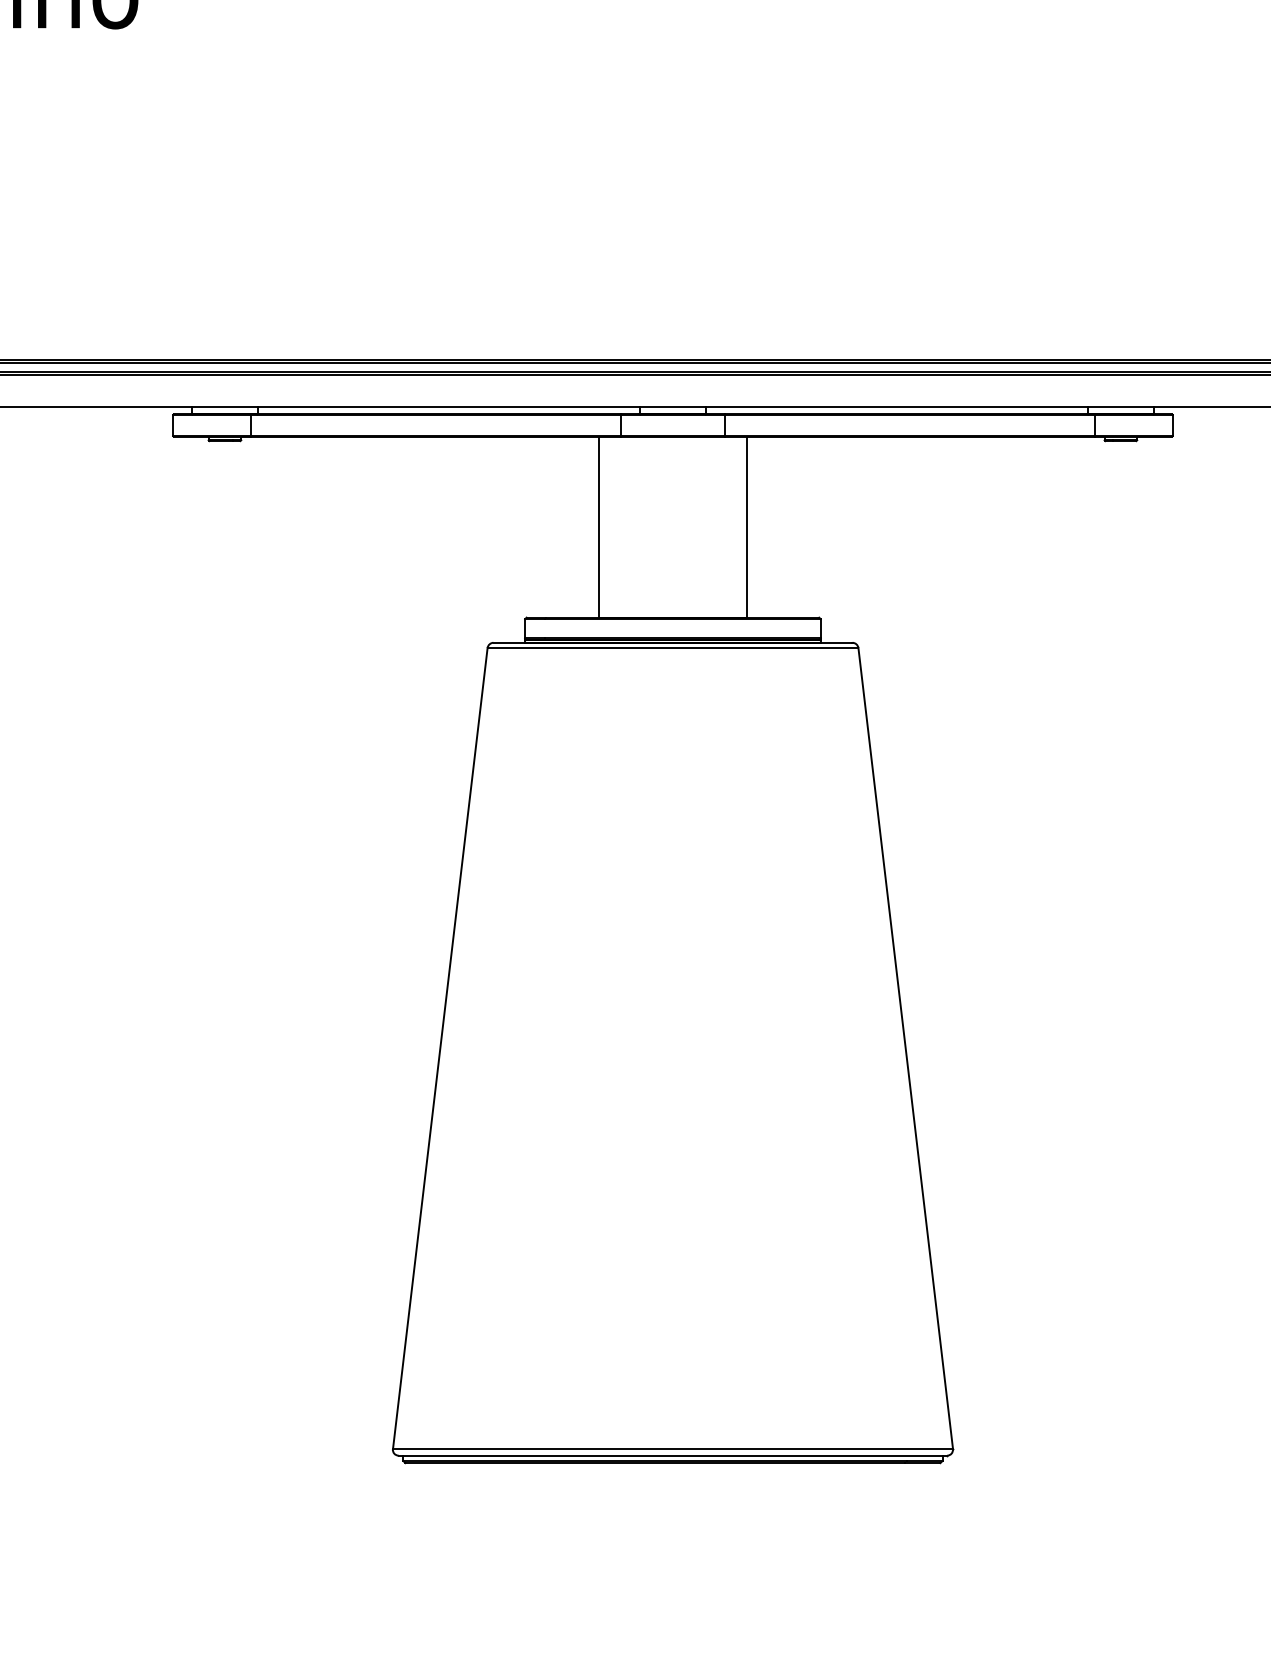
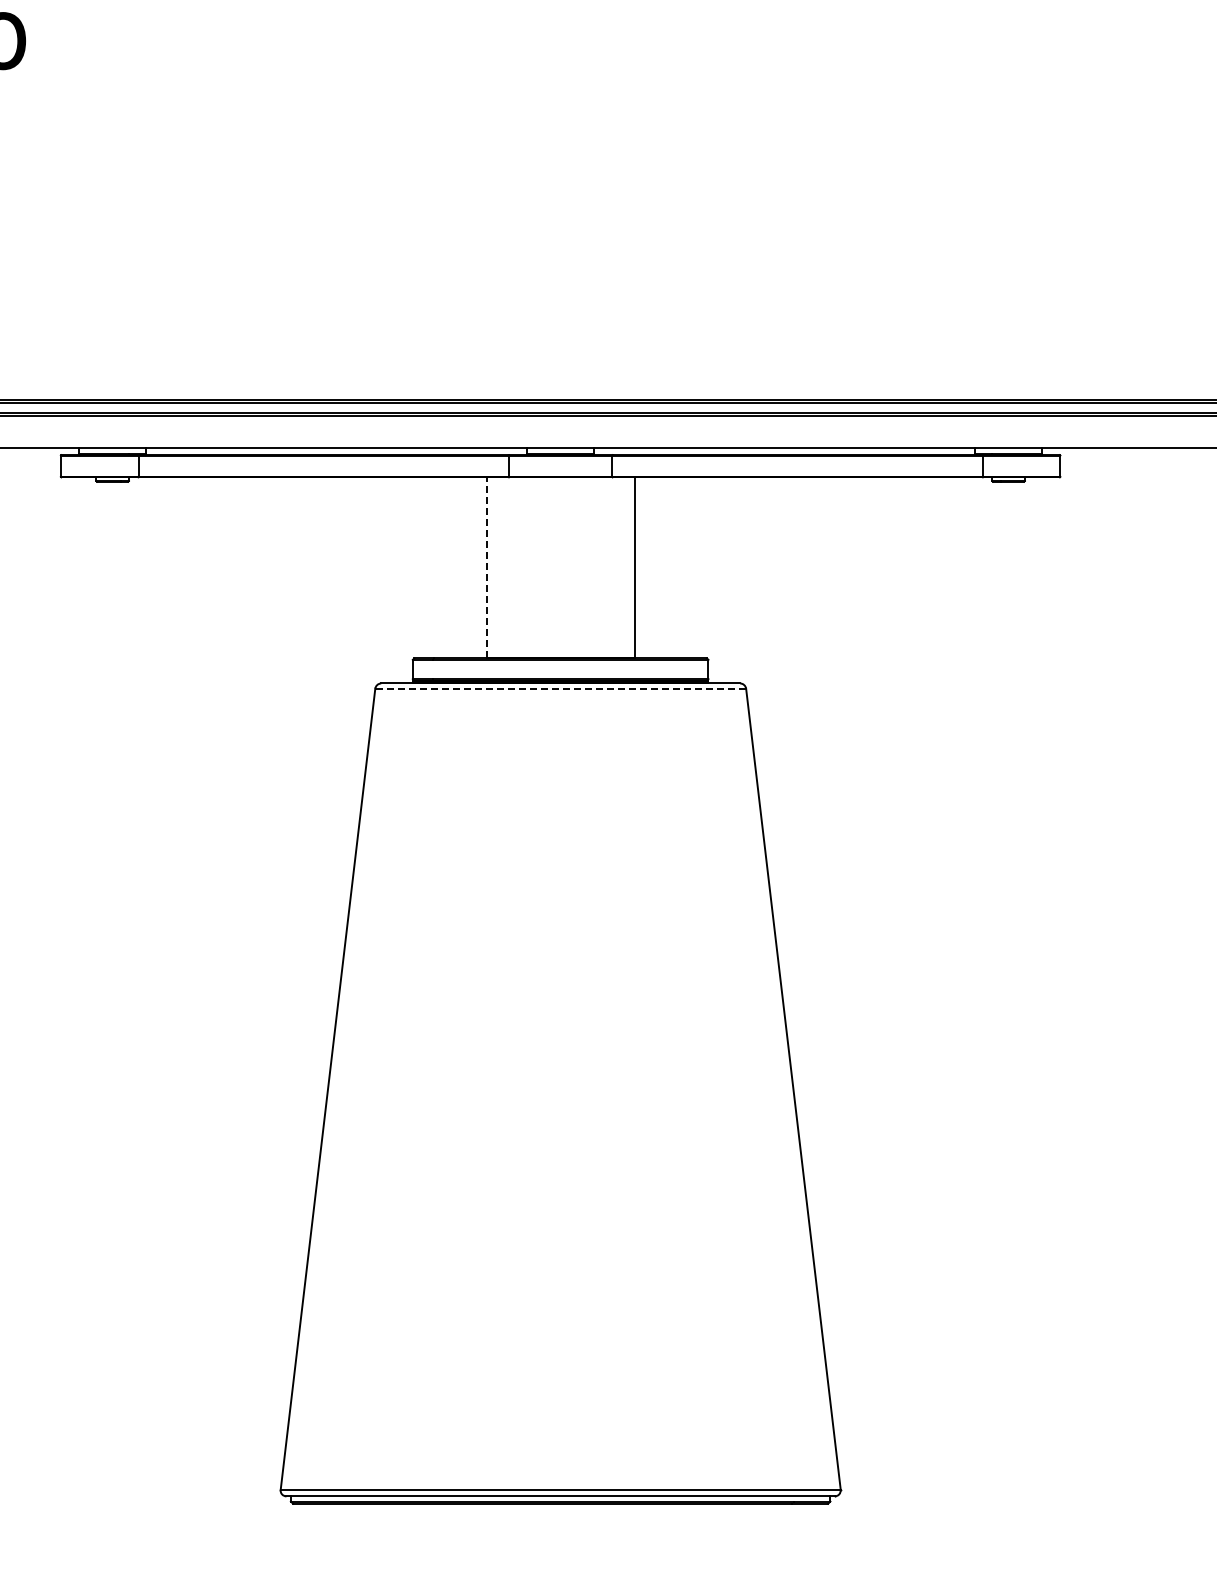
line: (599, 527) -> (487, 568), solid -> dashed
line: (672, 647) -> (560, 688), solid -> dashed

